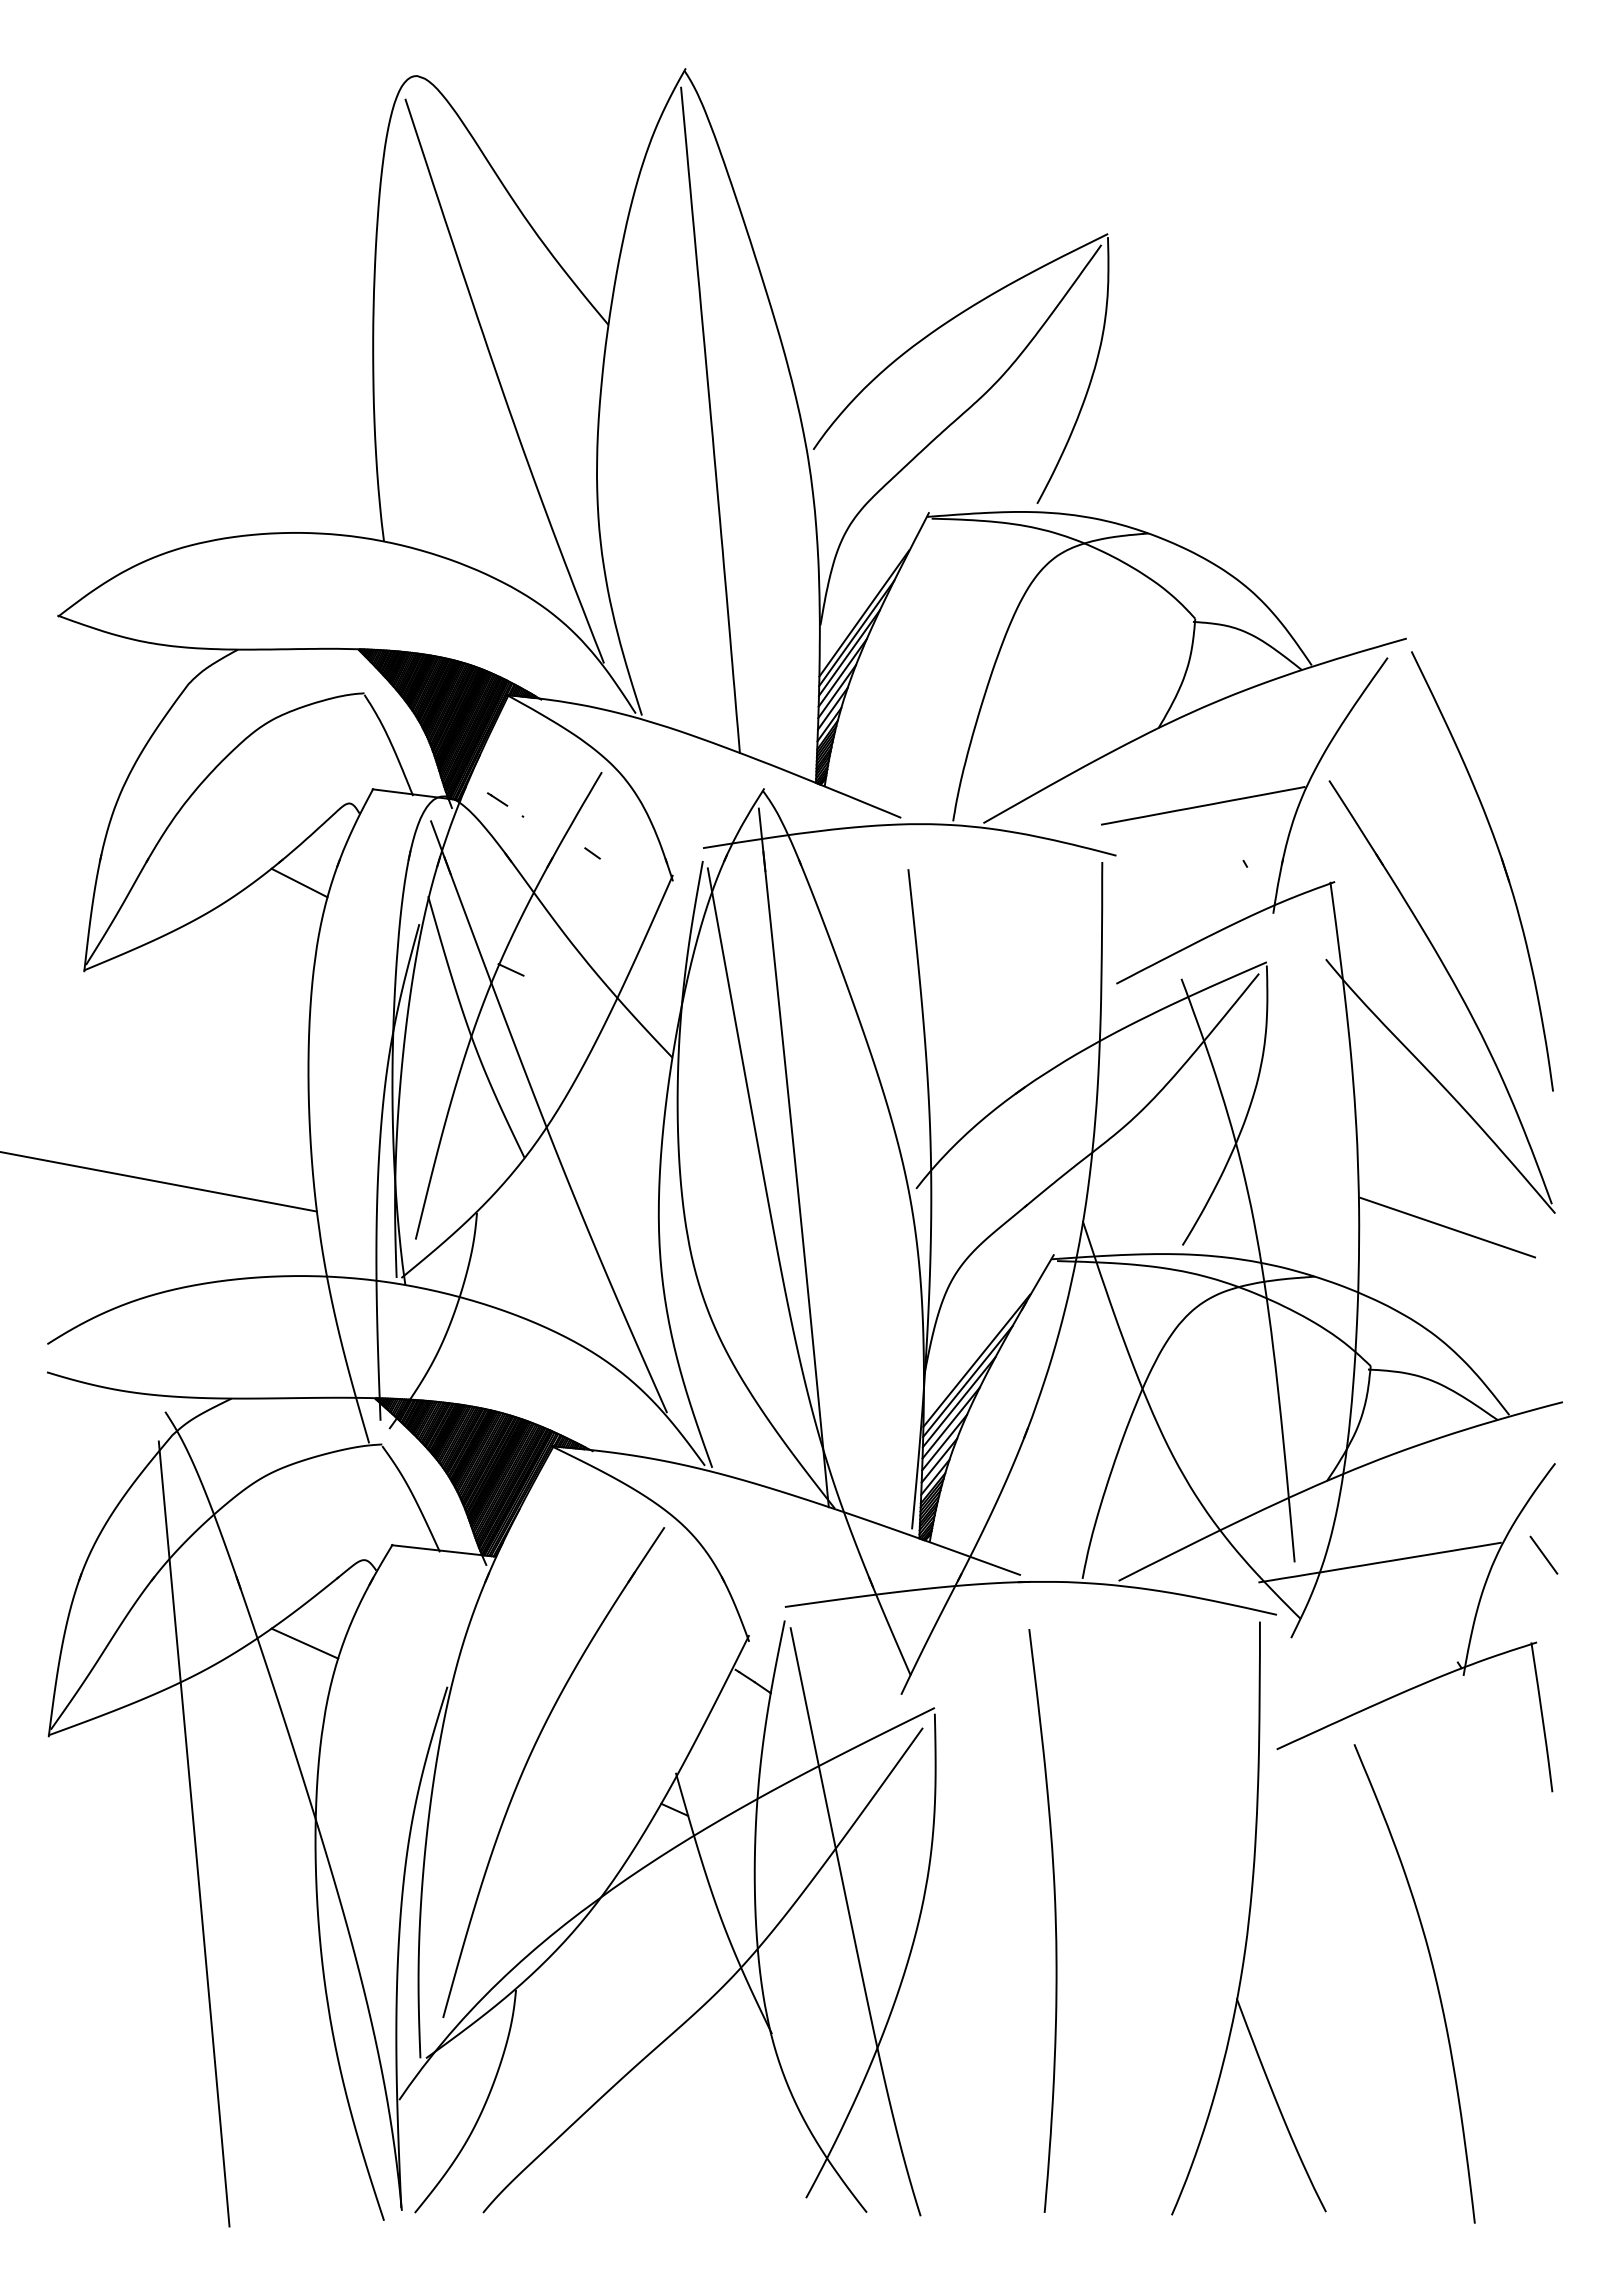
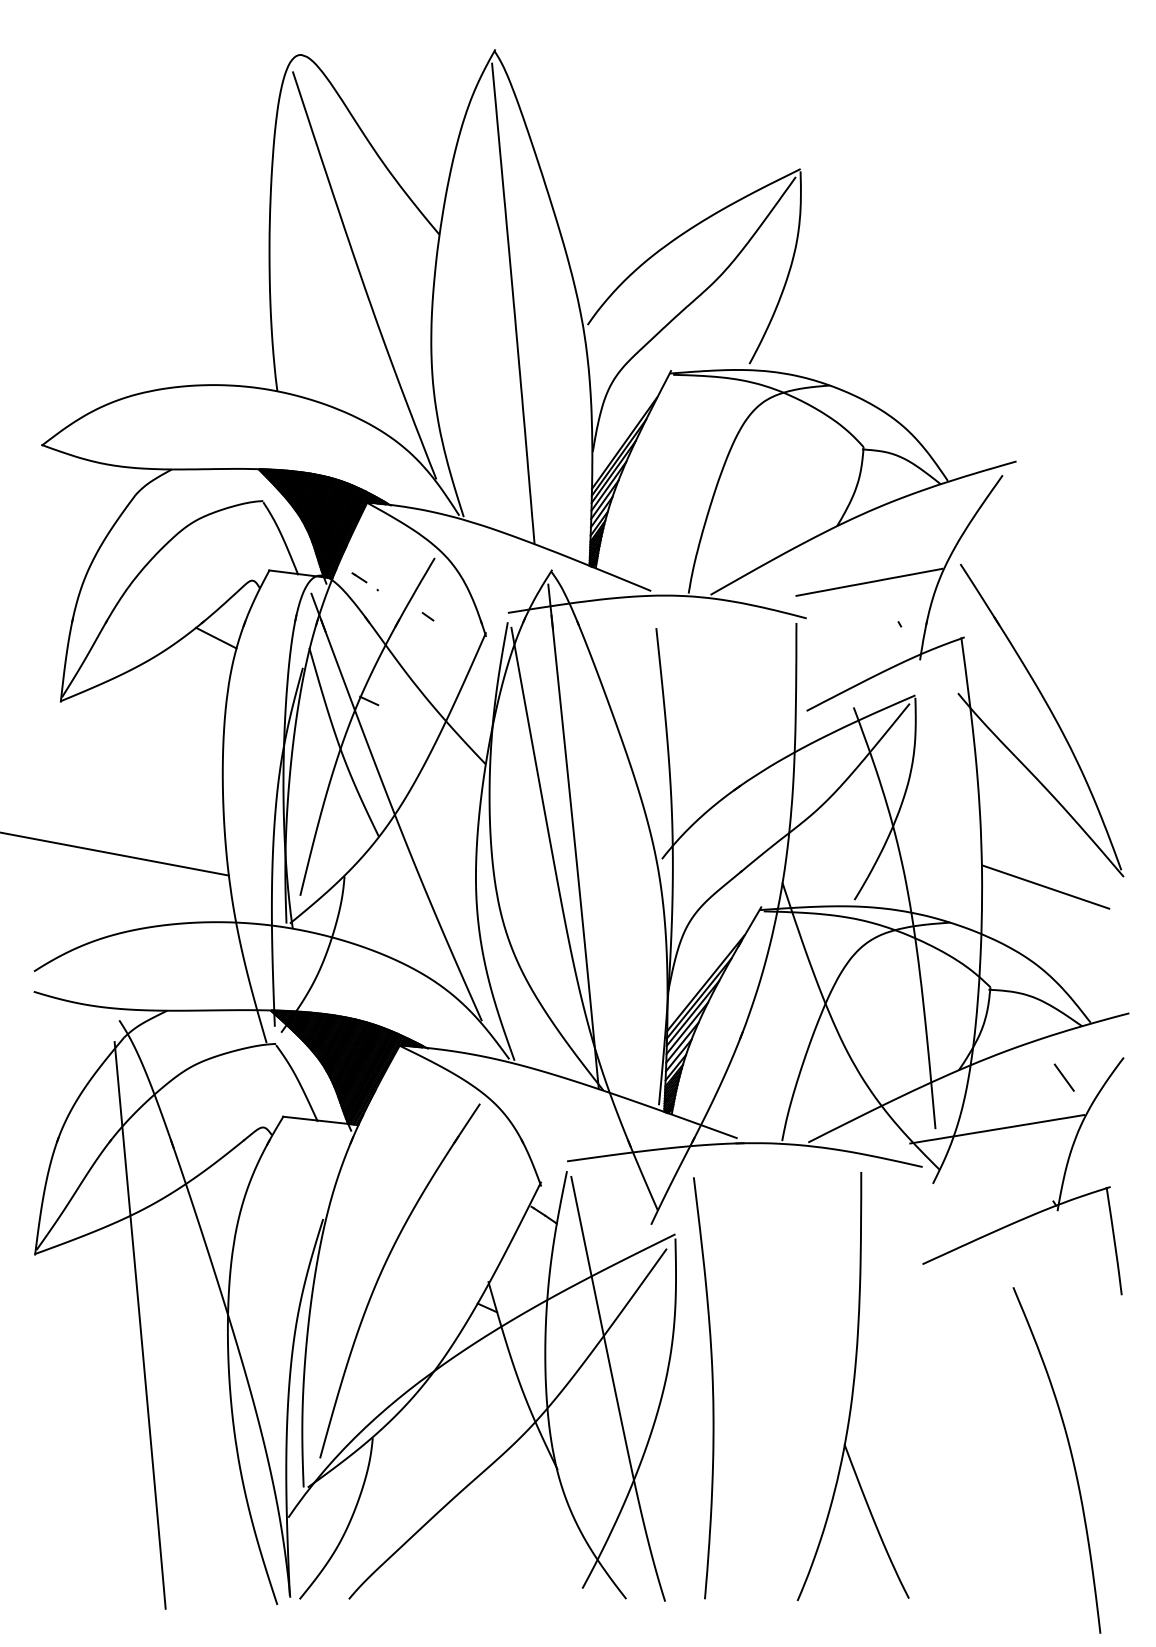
part: (1502, 865) -> (1085, 625), removed
line: (1543, 1554) -> (1064, 1077), moved
line: (304, 1643) -> (219, 1187), removed
part: (1248, 1918) -> (852, 1386), moved
curve: (1054, 1920) -> (712, 1387), moved
curve: (1434, 1978) -> (1071, 1456), moved

